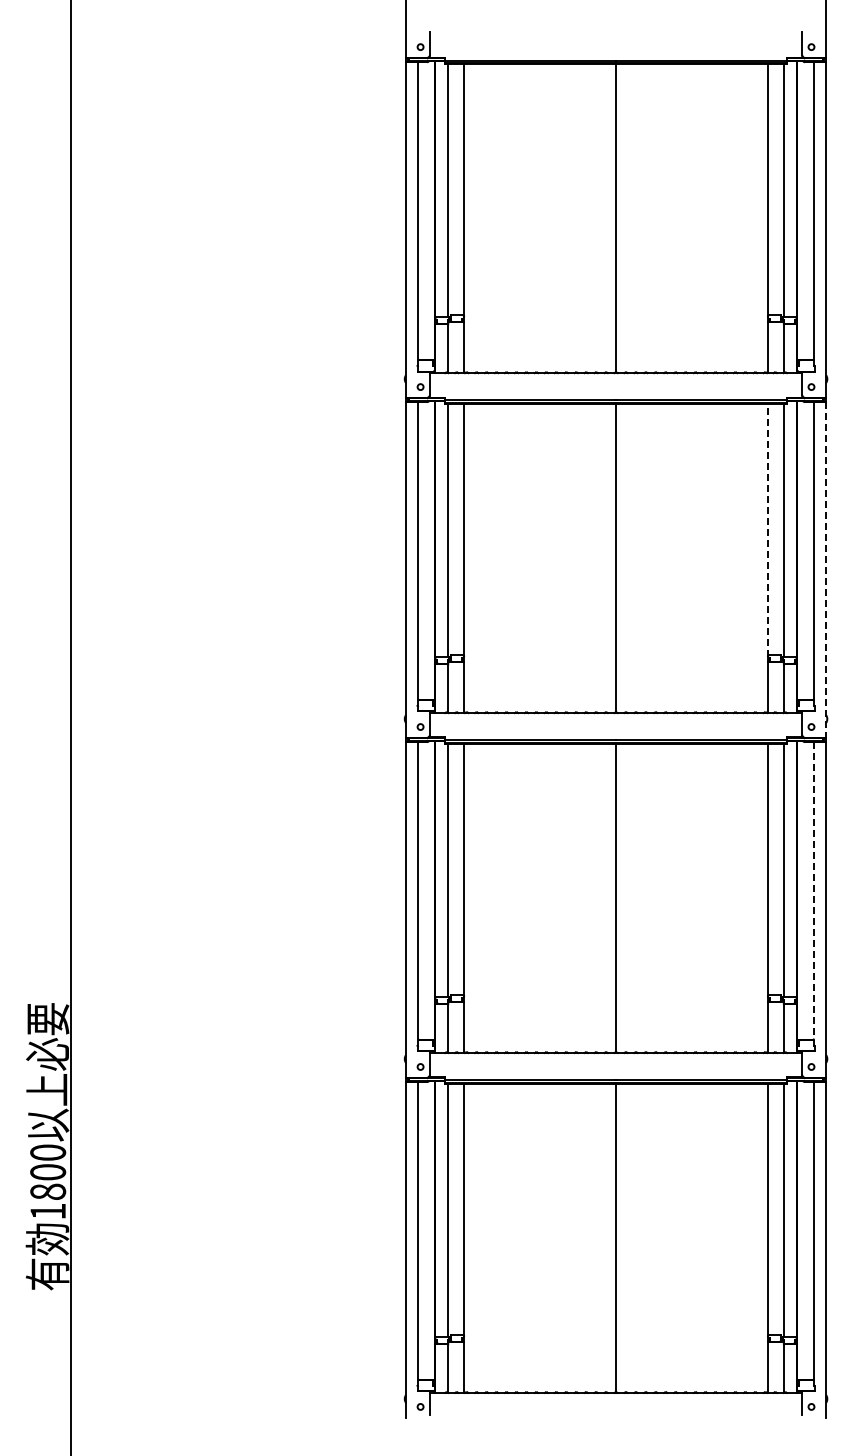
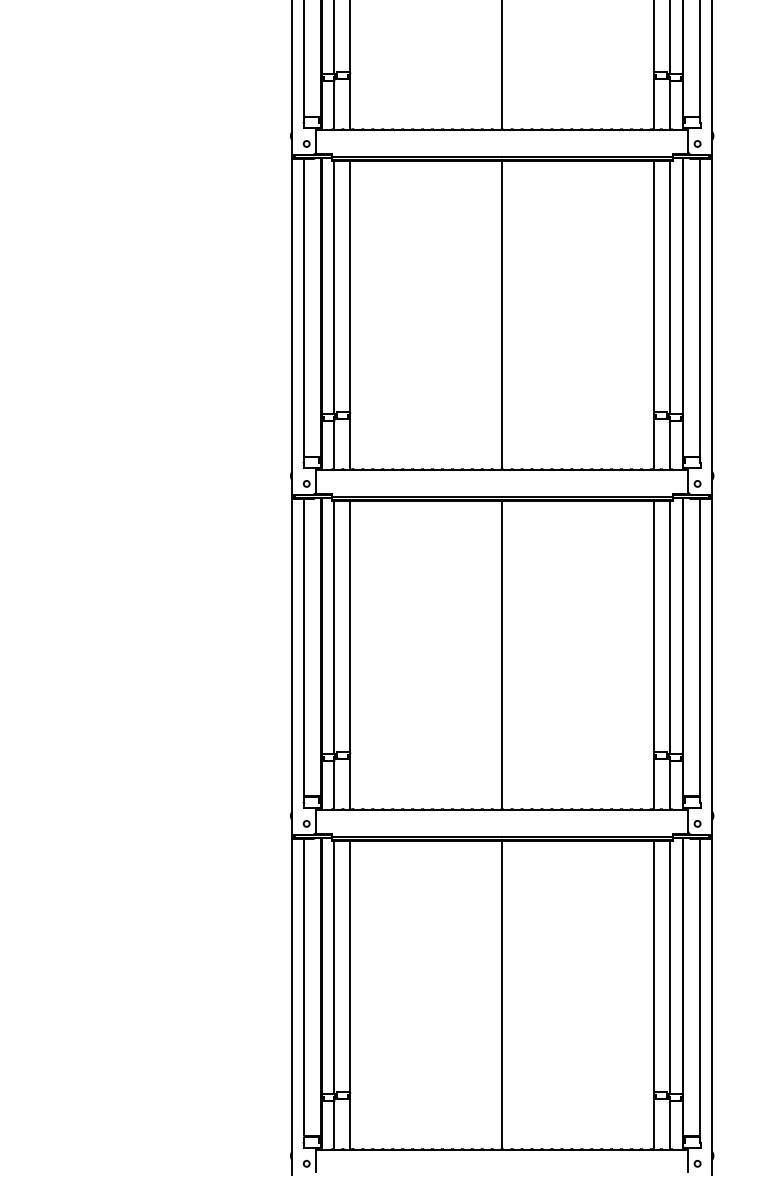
line: (767, 529) -> (653, 286), dashed -> solid
line: (826, 569) -> (712, 326), dashed -> solid
line: (814, 890) -> (700, 647), dashed -> solid

